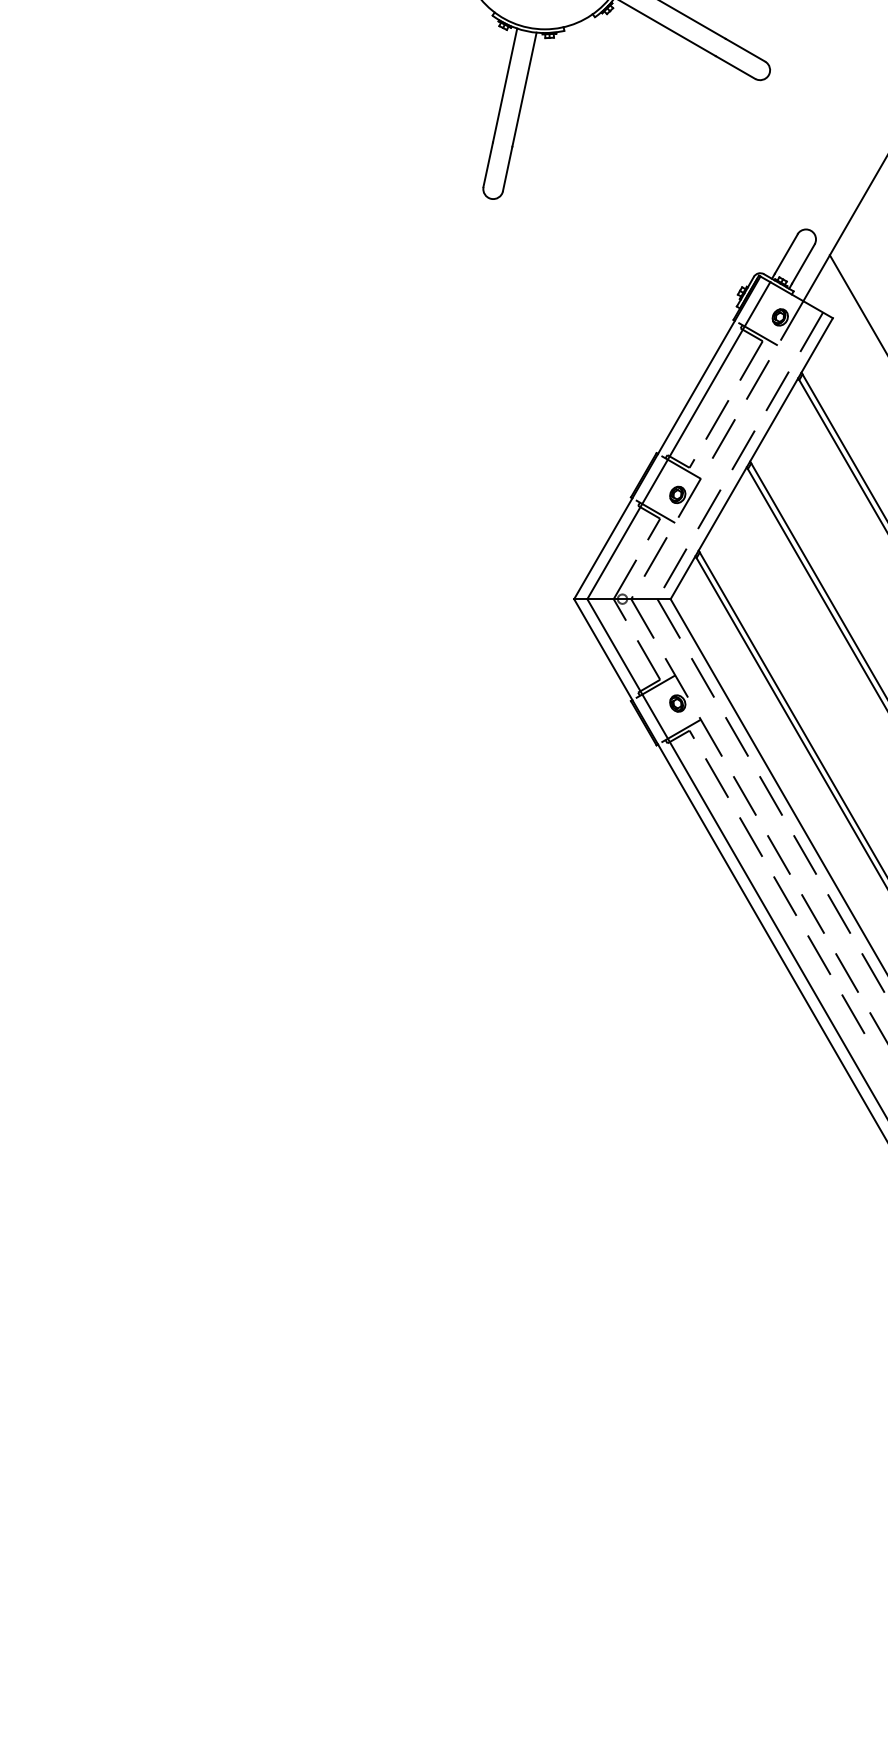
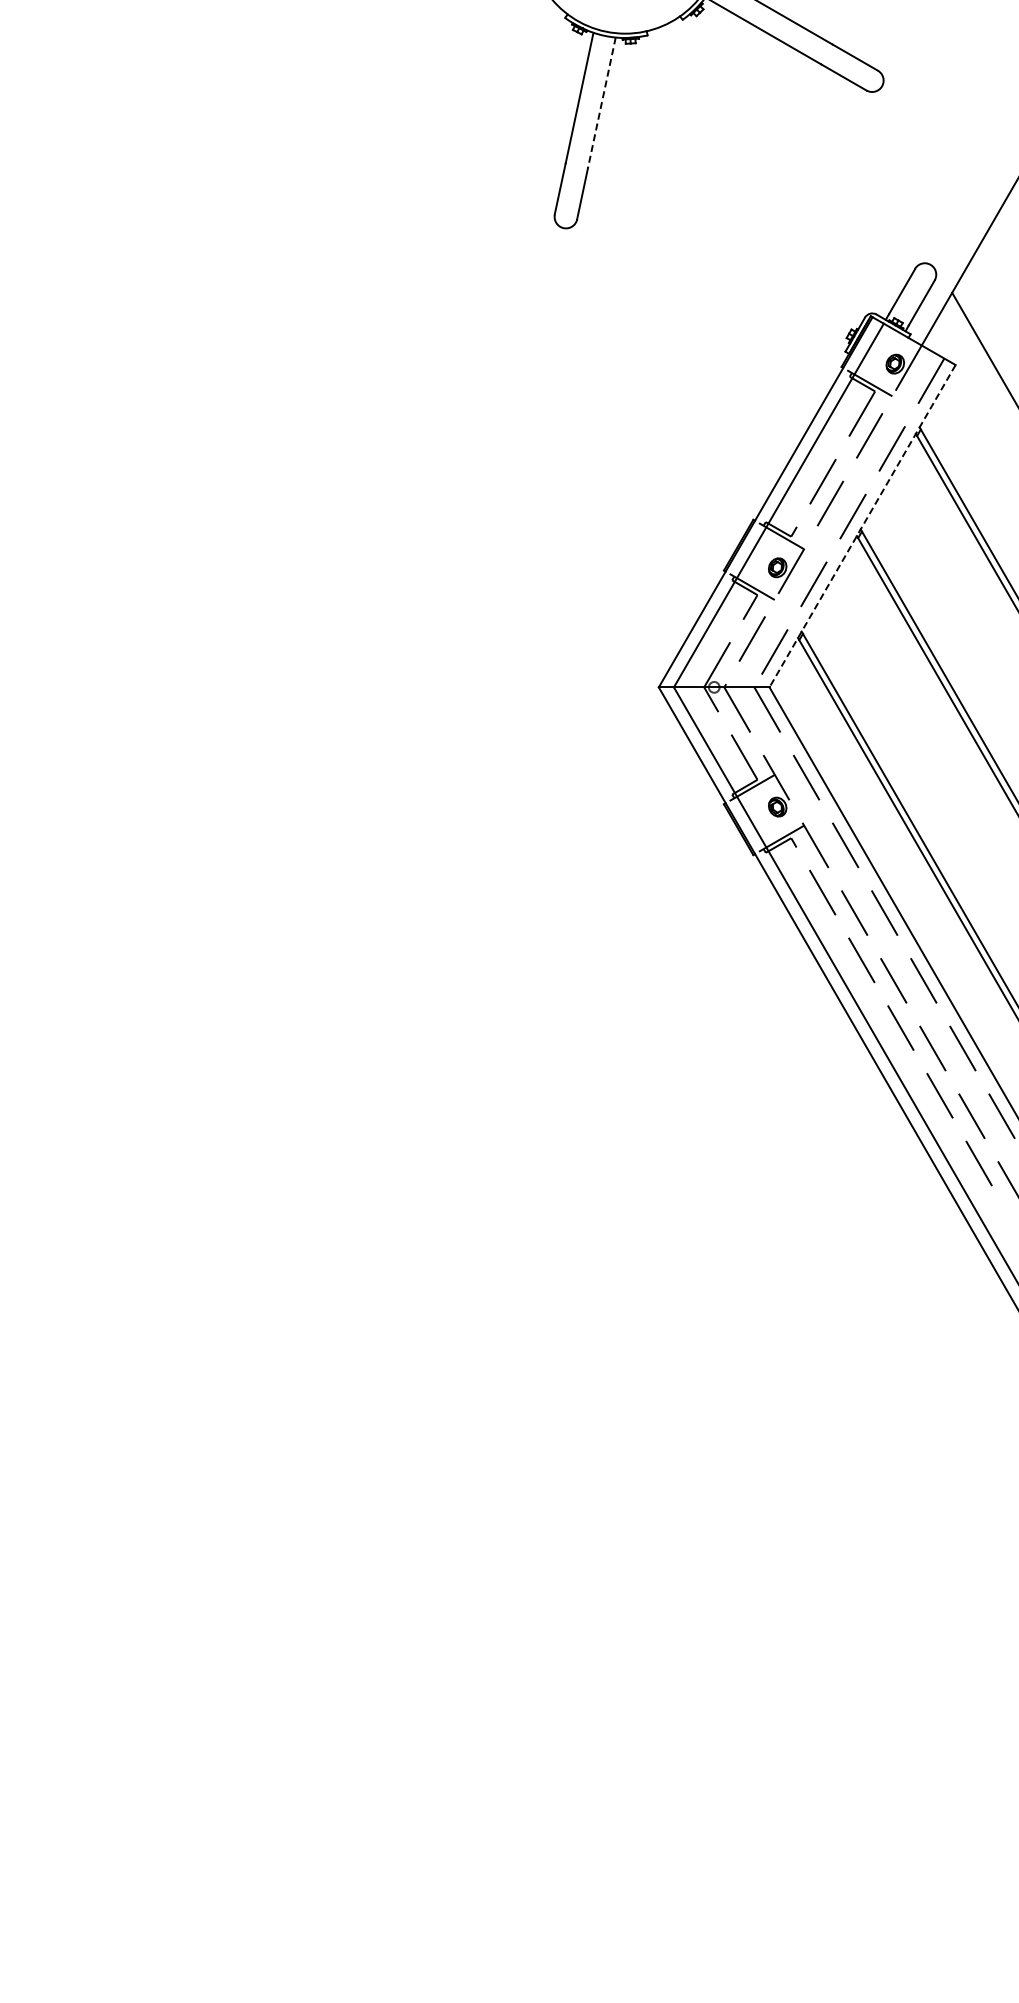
line: (524, 89) -> (601, 102), solid -> dashed
line: (751, 458) -> (862, 526), solid -> dashed

